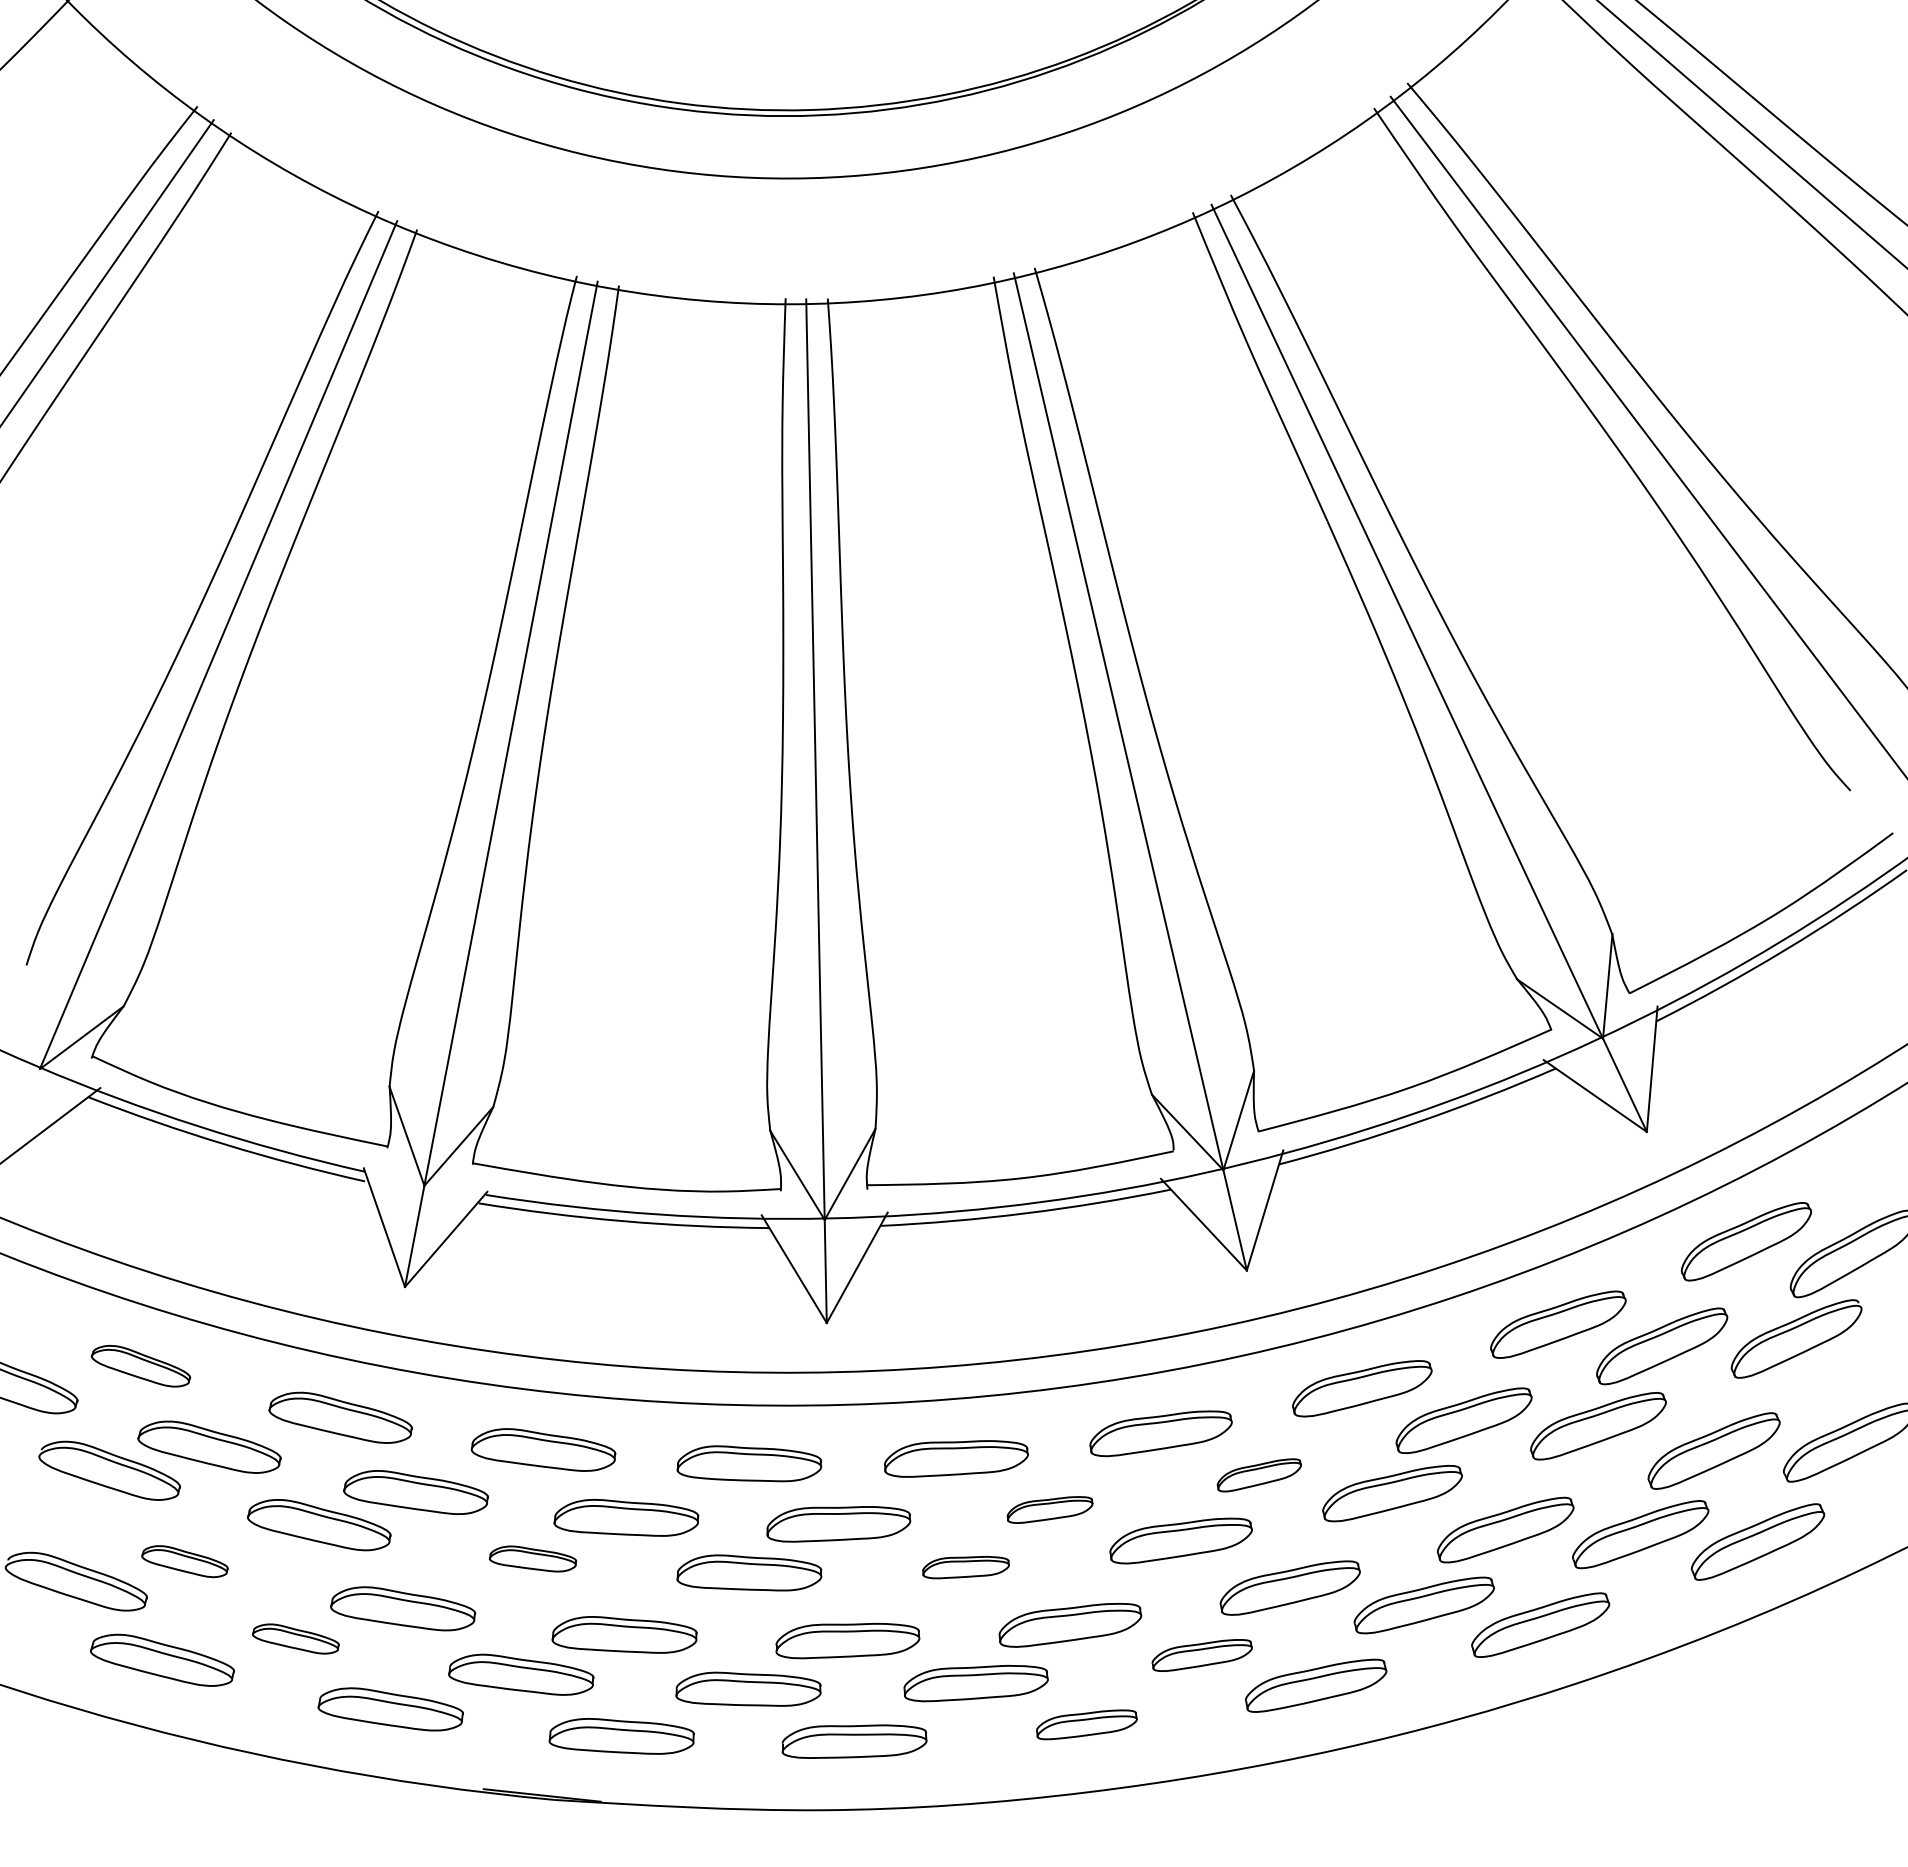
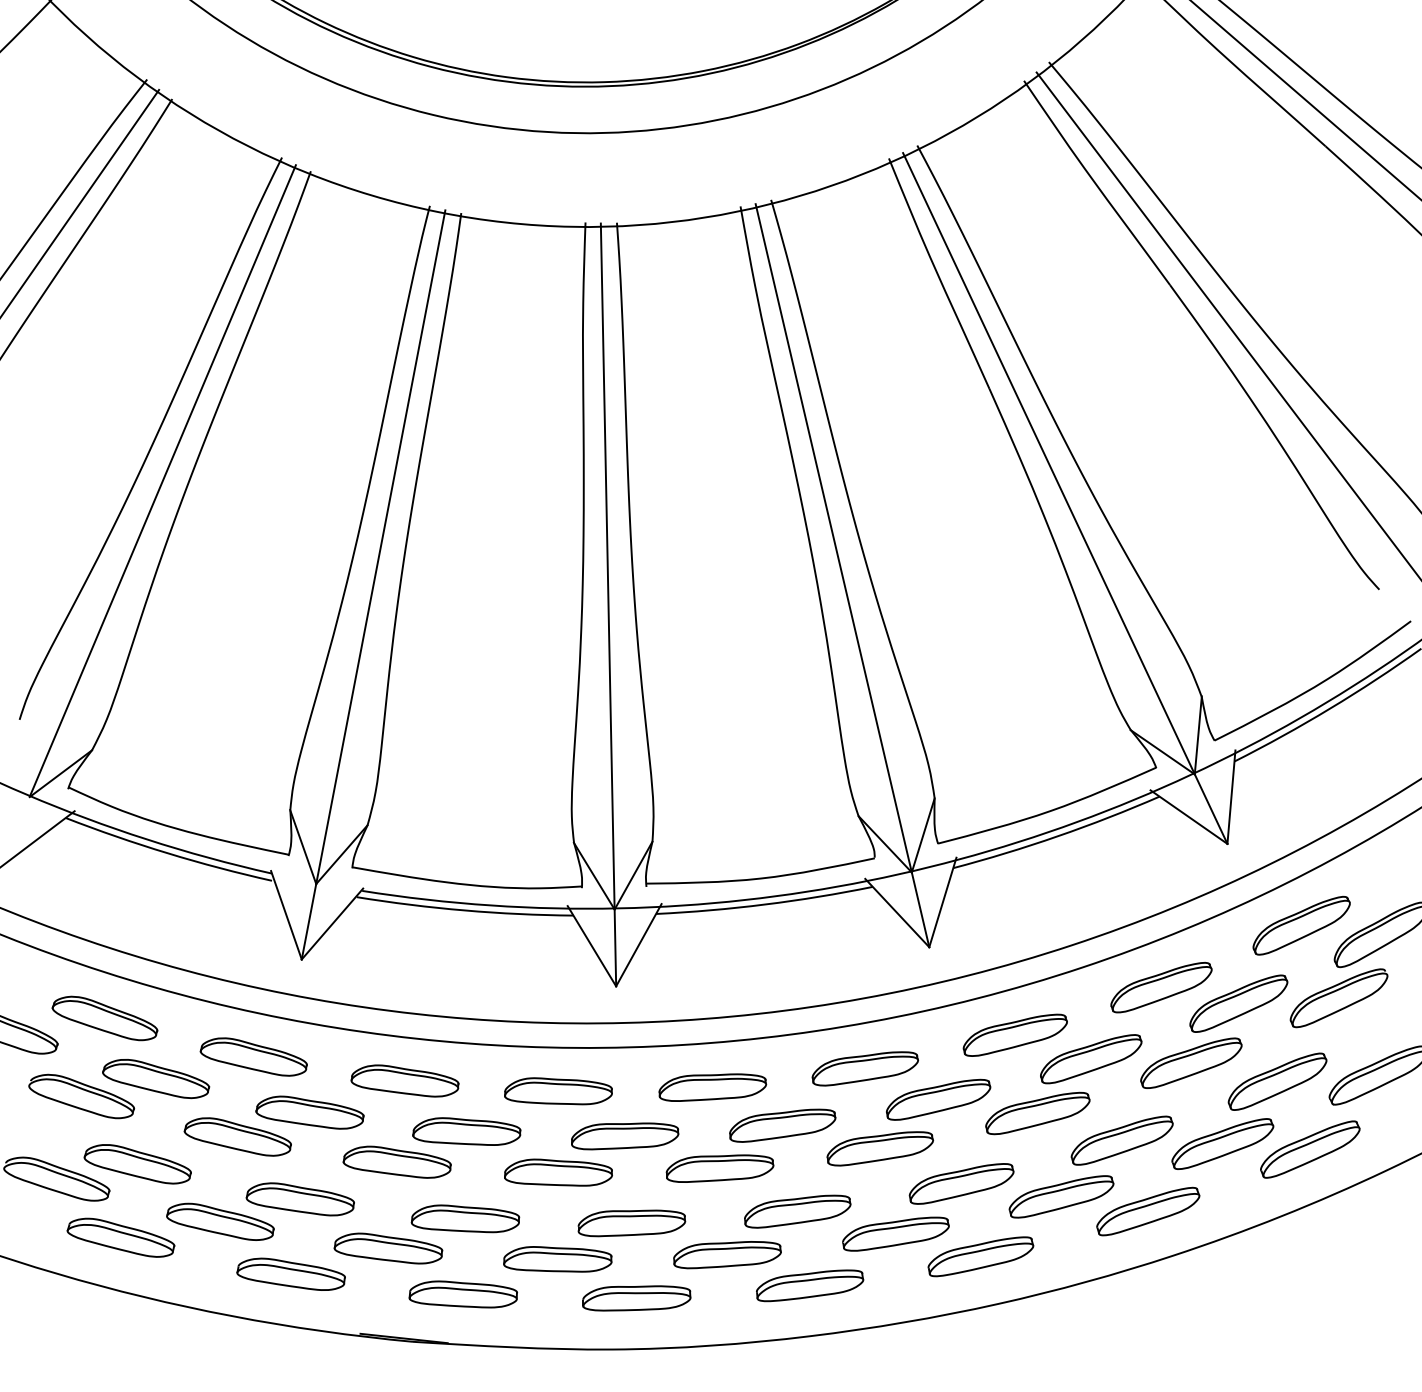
part: (140, 1366) -> (104, 1018), size x1.43
part: (1259, 1475) -> (938, 1100), size x1.67
part: (1049, 1509) -> (782, 1125), size x1.67
part: (532, 1558) -> (396, 1161), size x1.67
part: (184, 1561) -> (137, 1164), size x1.67
part: (965, 1567) -> (719, 1168), size x1.67
part: (295, 1638) -> (220, 1221), size x1.67
part: (1202, 1655) -> (896, 1234), size x1.43
part: (1086, 1724) -> (809, 1285), size x1.43

